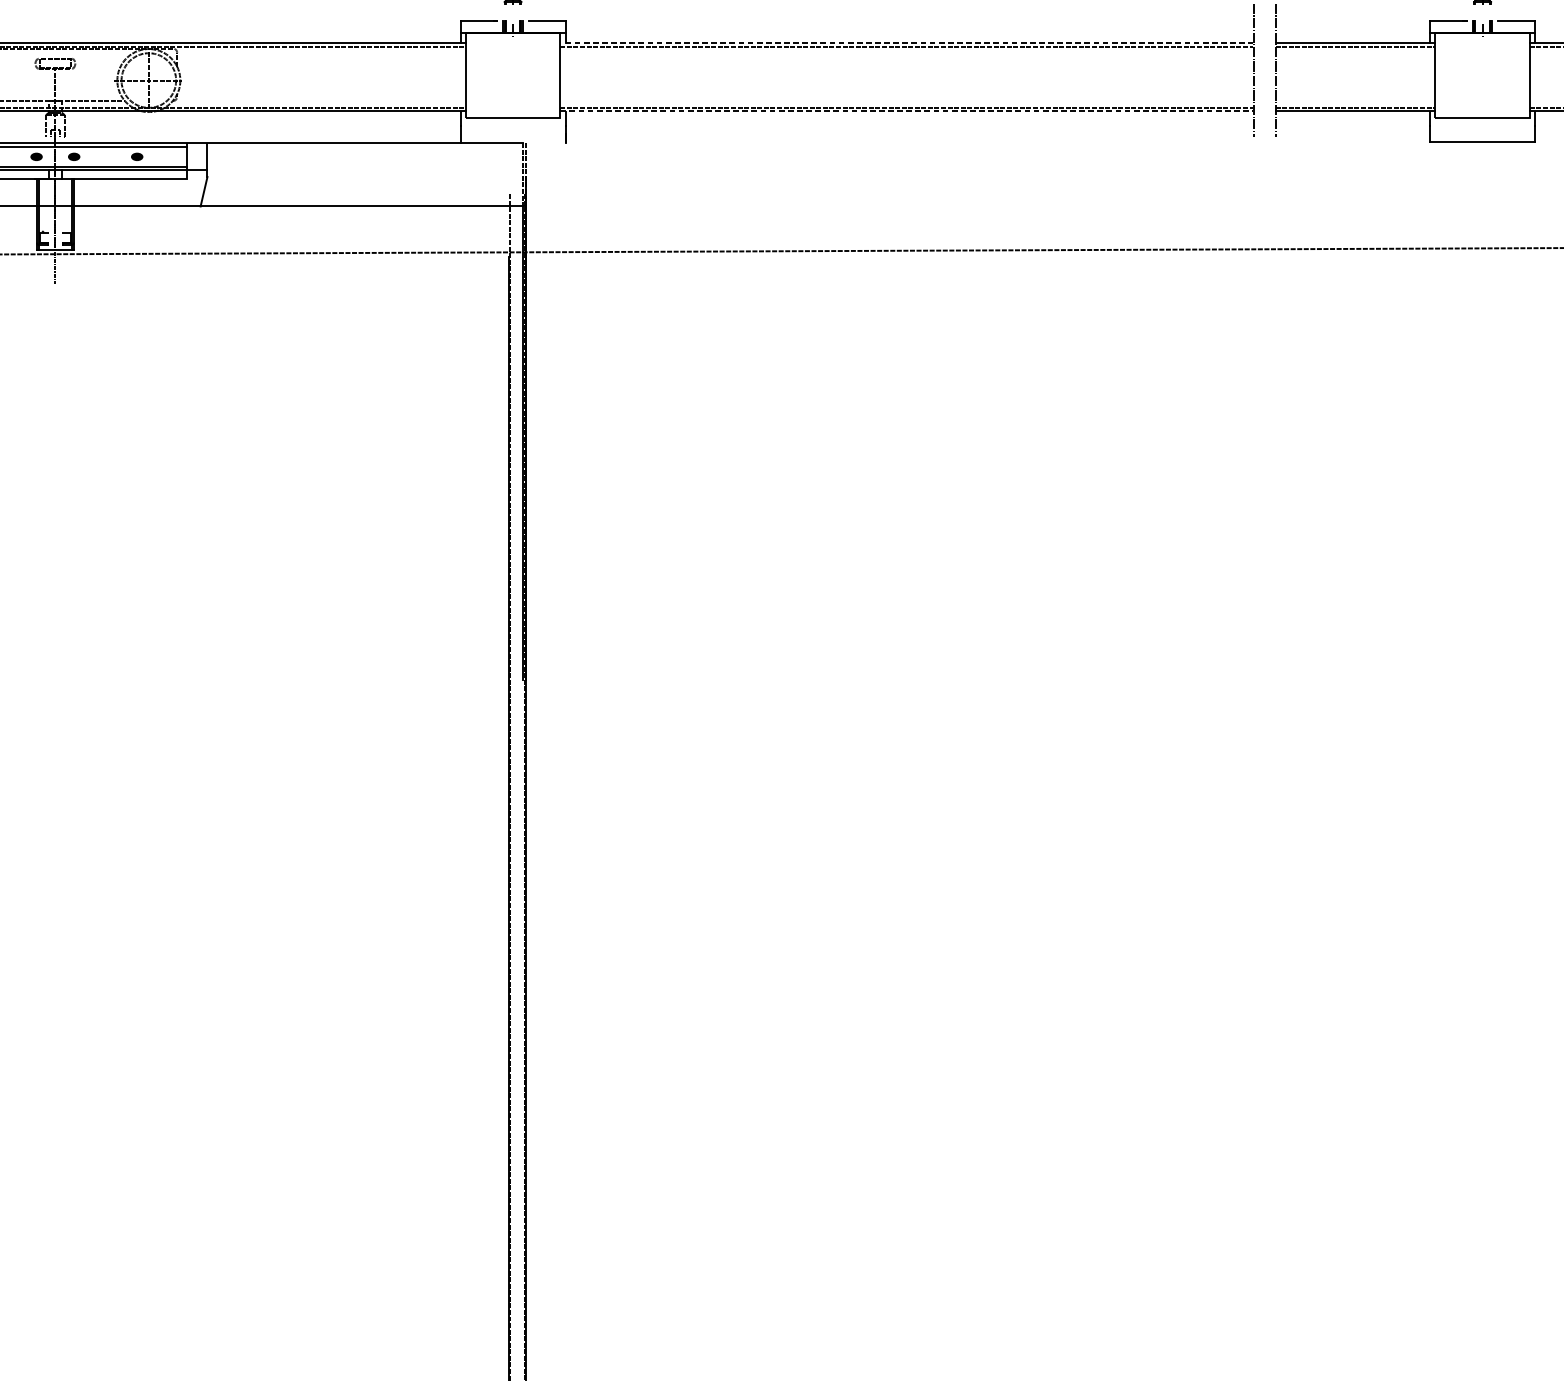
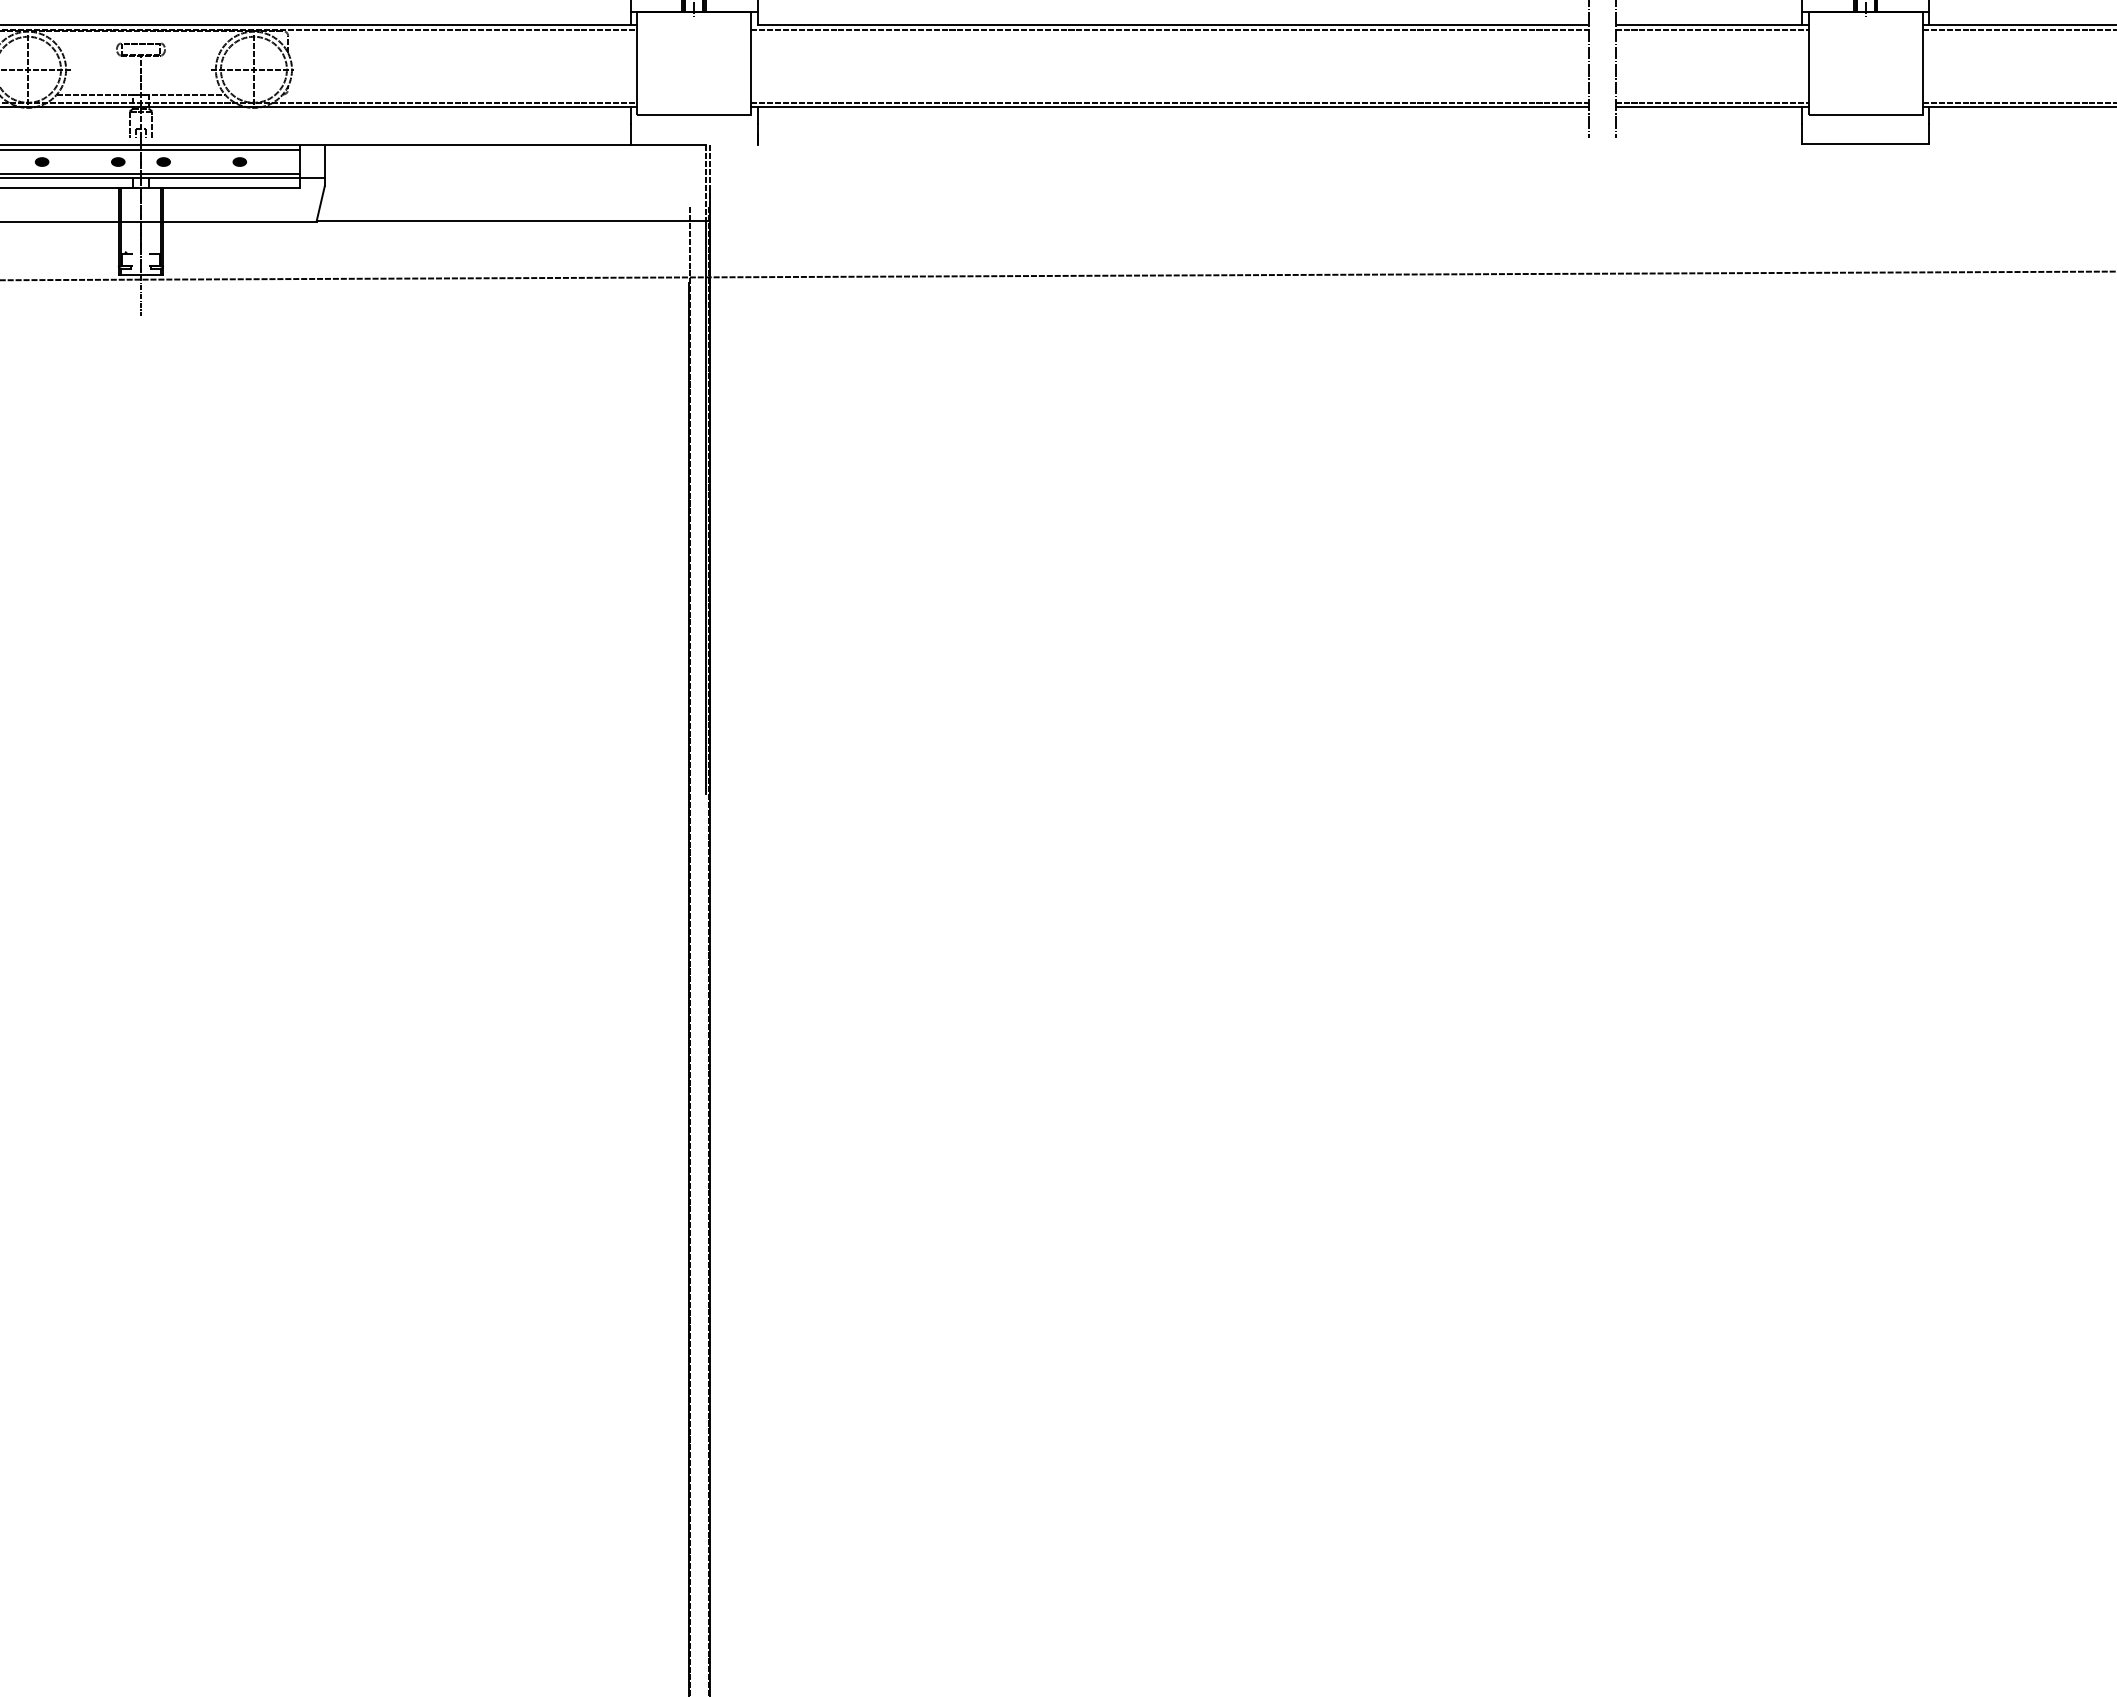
line: (909, 43) -> (1173, 24), dashed -> solid
line: (907, 111) -> (1170, 107), dashed -> solid

